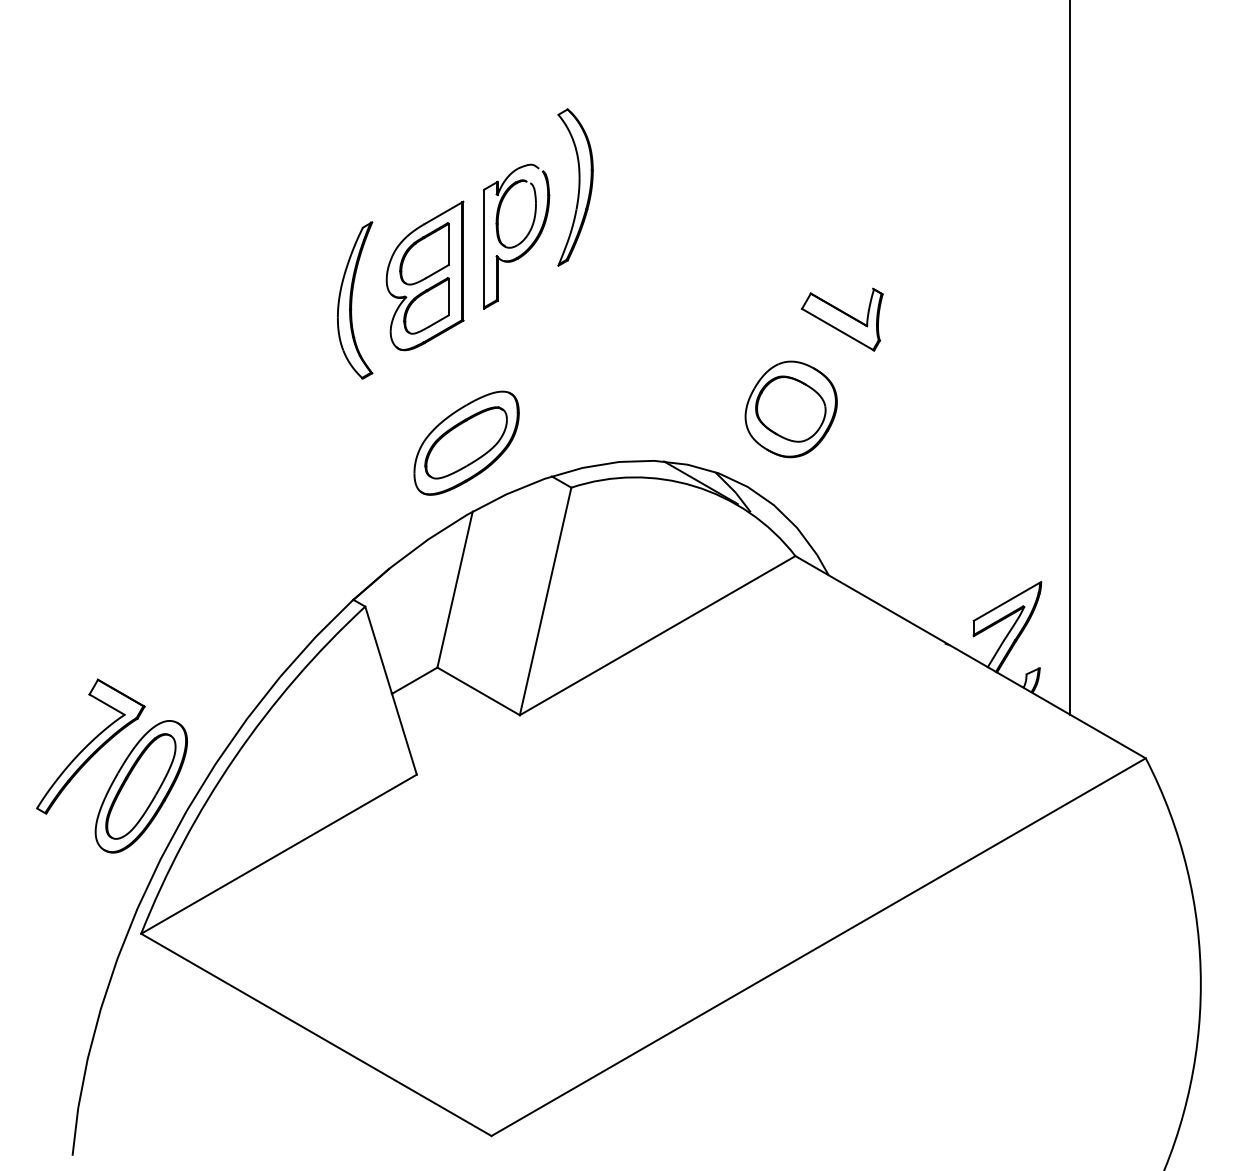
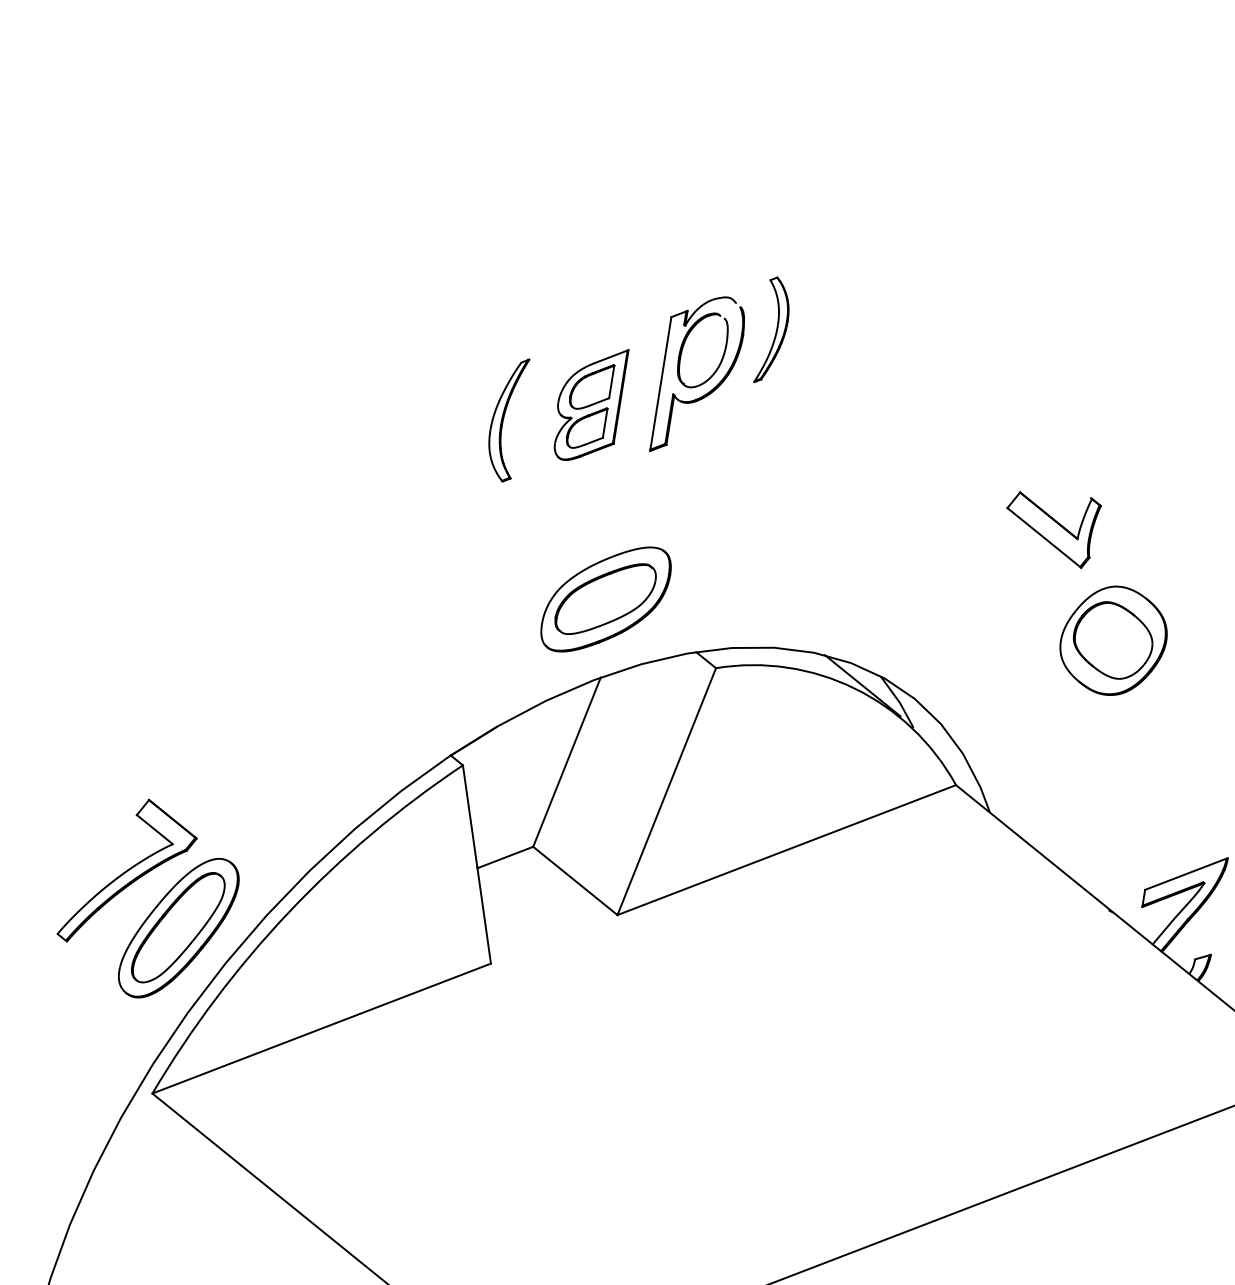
part: (575, 187) -> (774, 331), size x0.6
part: (424, 275) -> (588, 403), size x0.7
part: (355, 300) -> (506, 419), size x0.7
part: (790, 409) -> (1112, 640), moved

